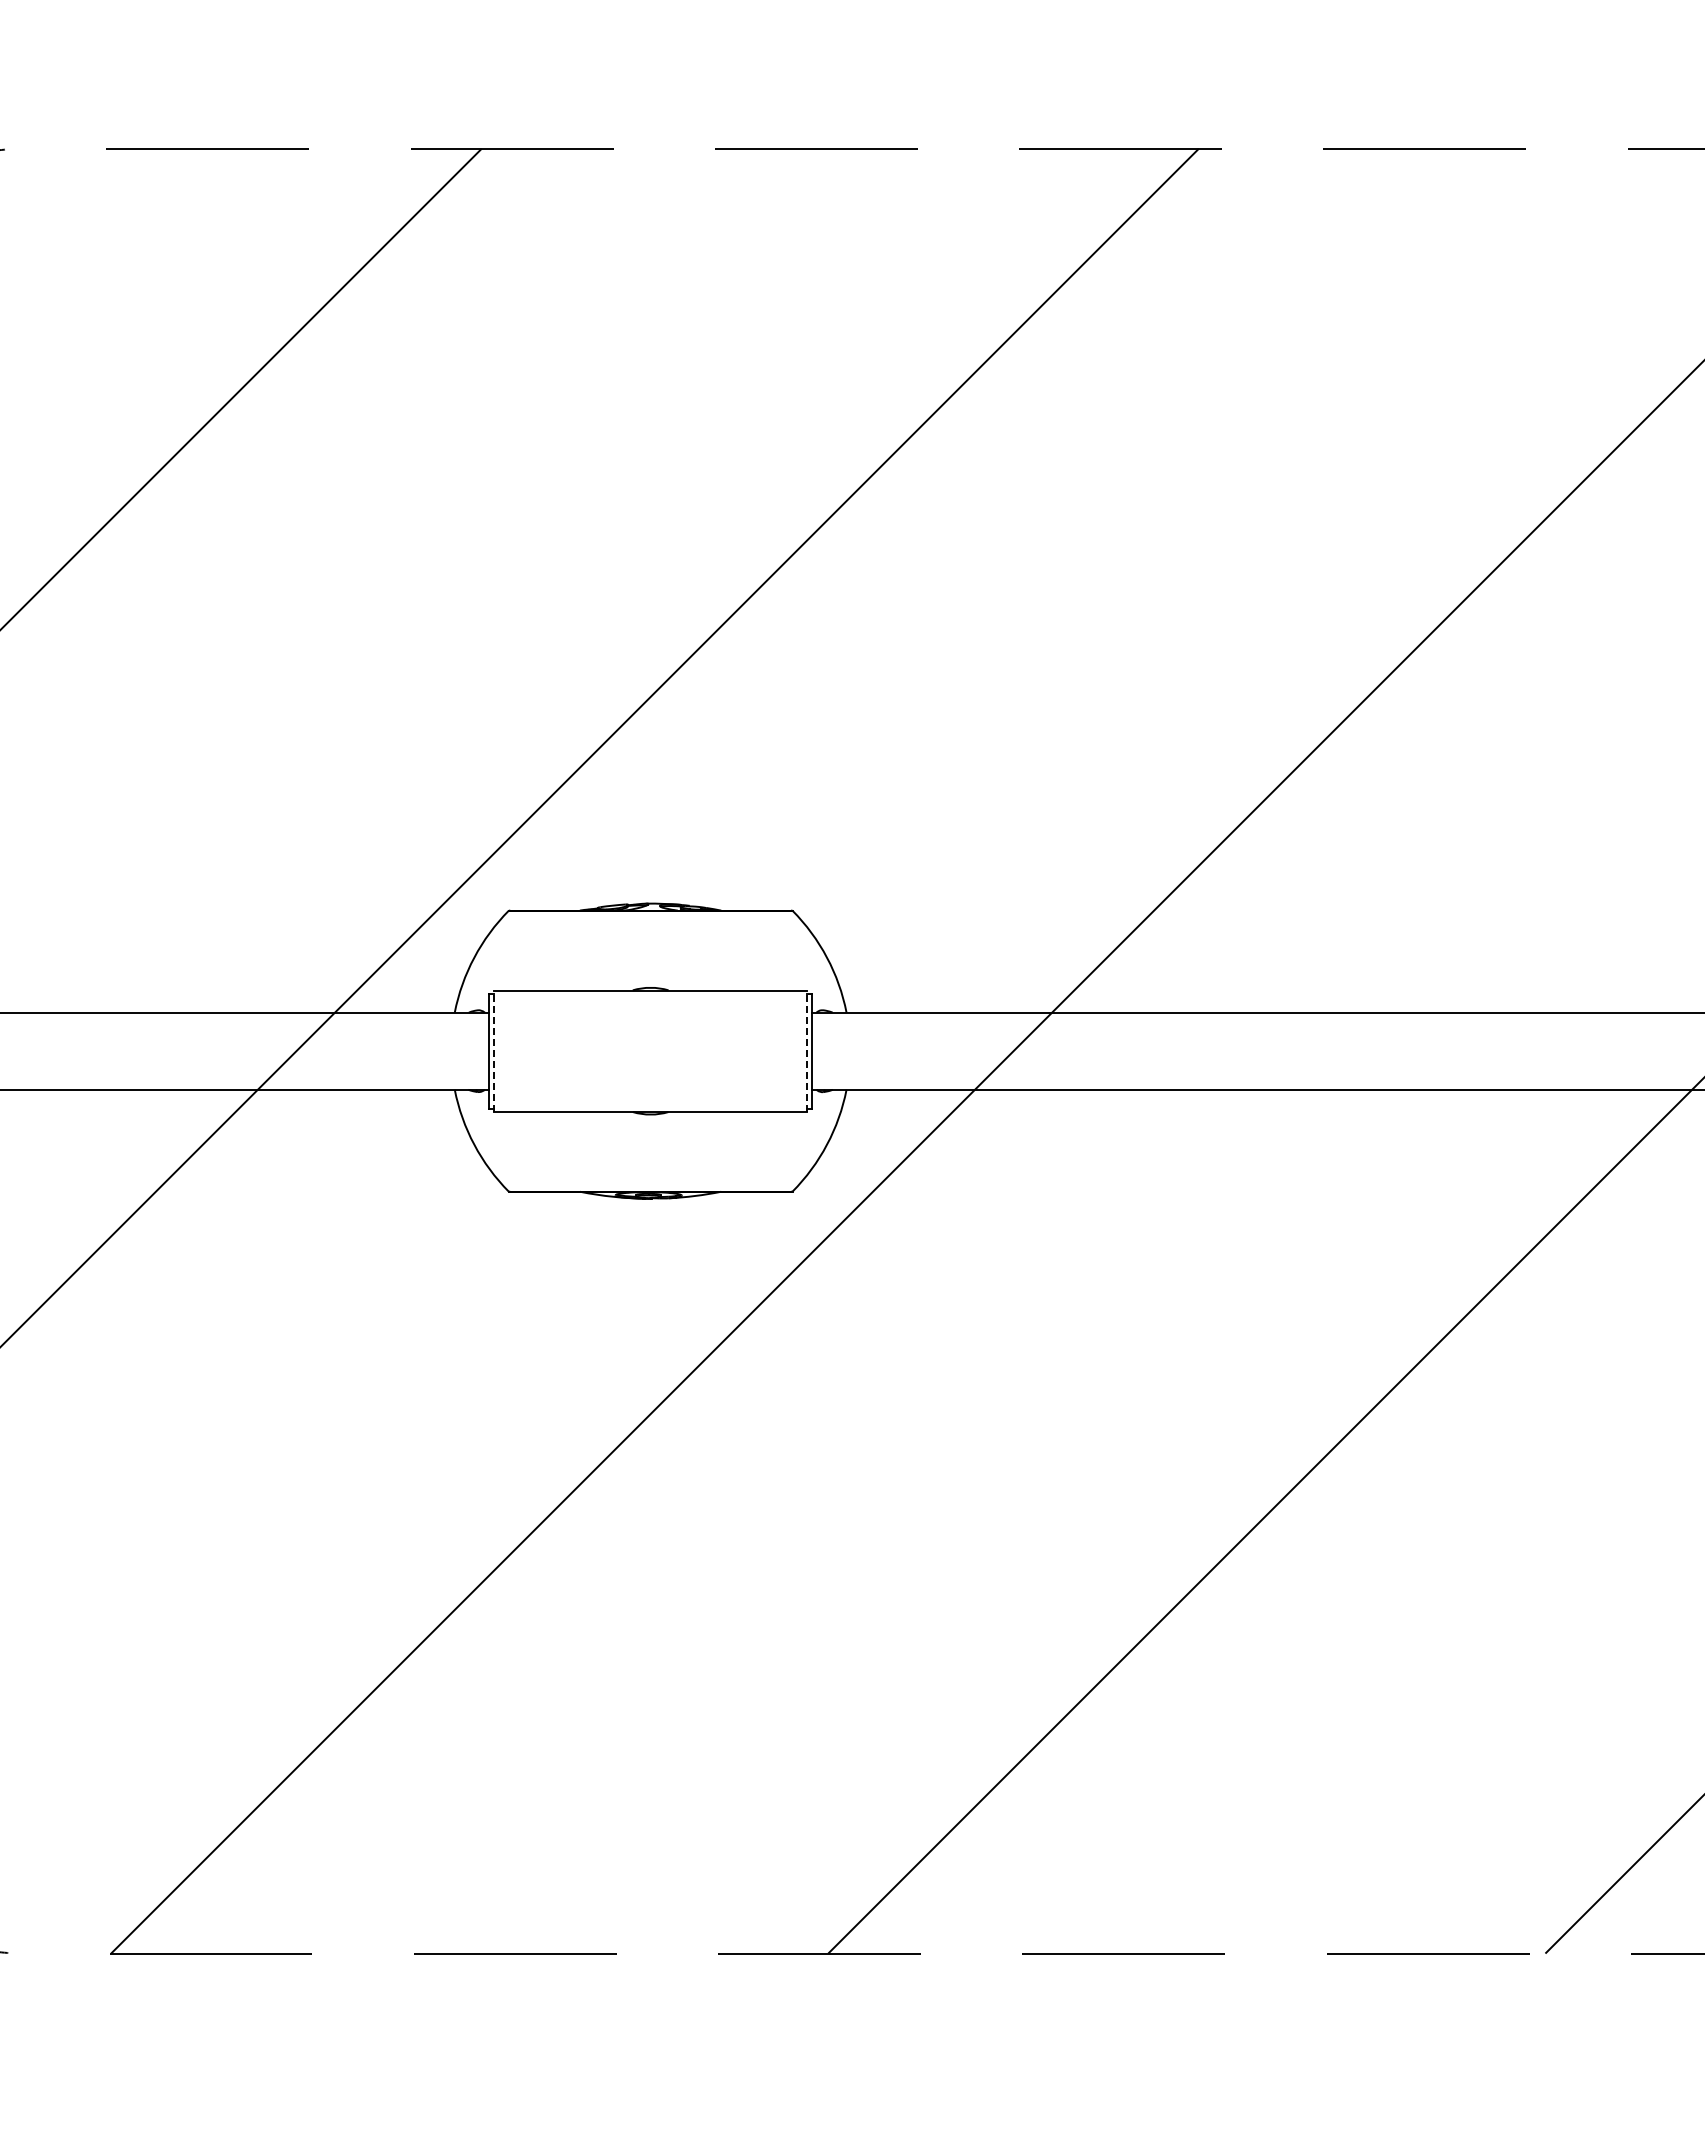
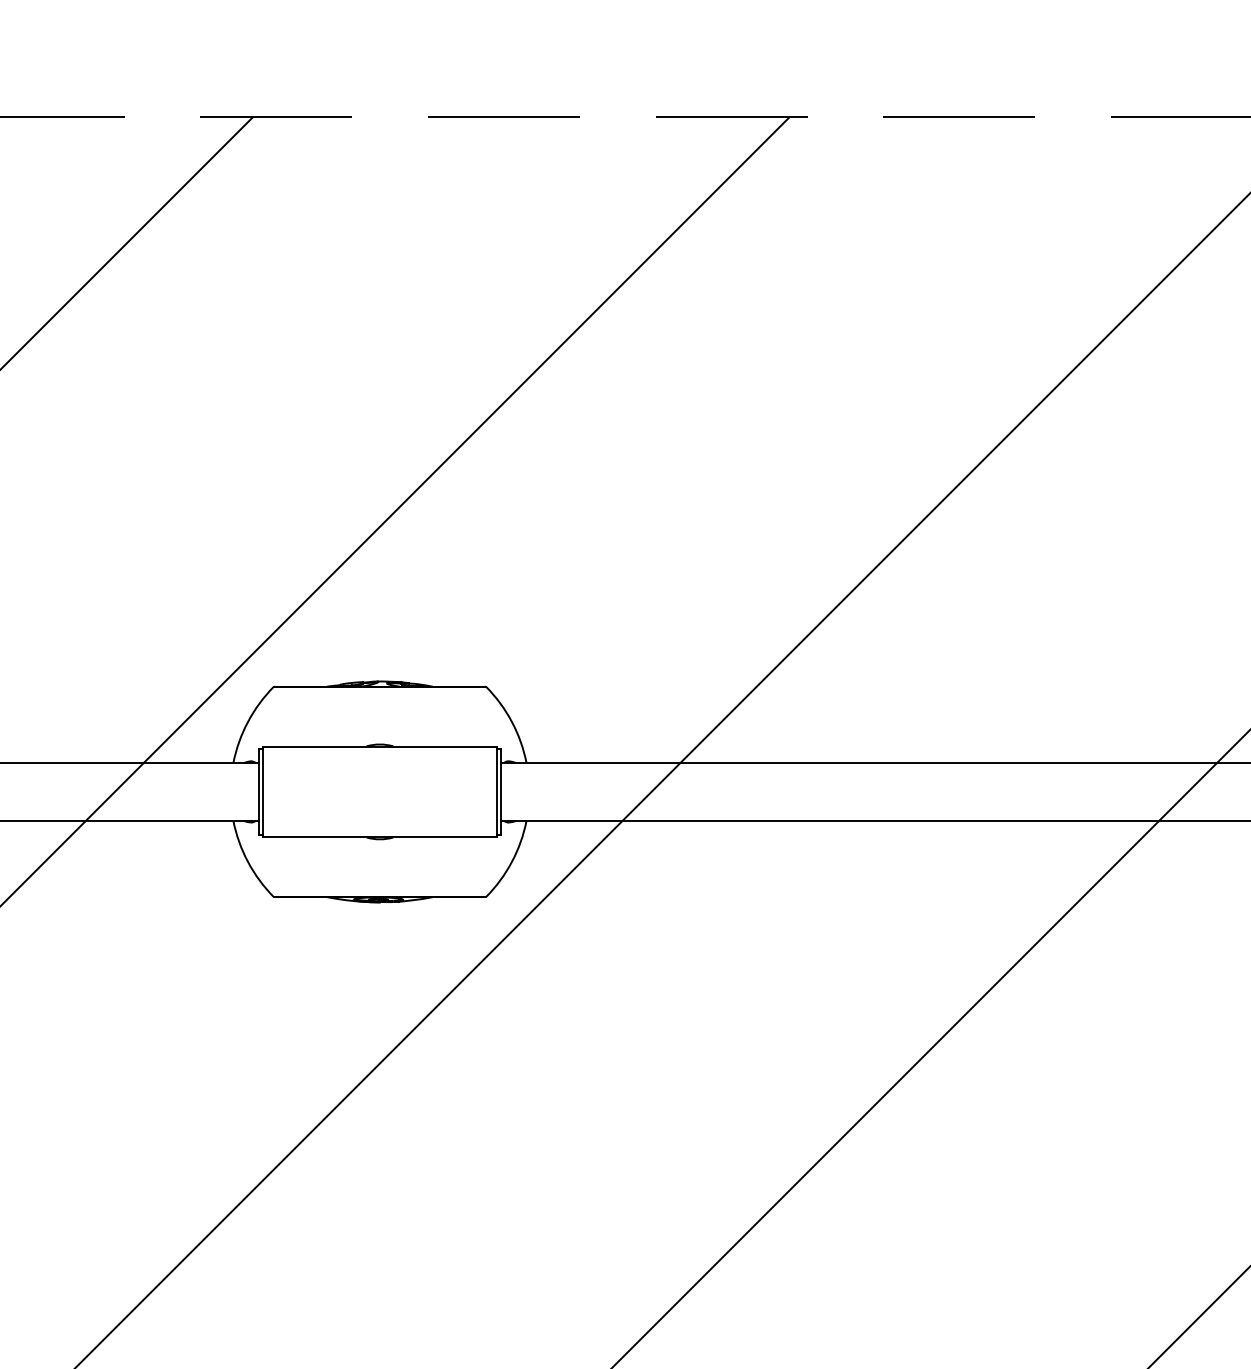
line: (494, 1051) -> (263, 792), dashed -> solid
line: (807, 1051) -> (497, 792), dashed -> solid

